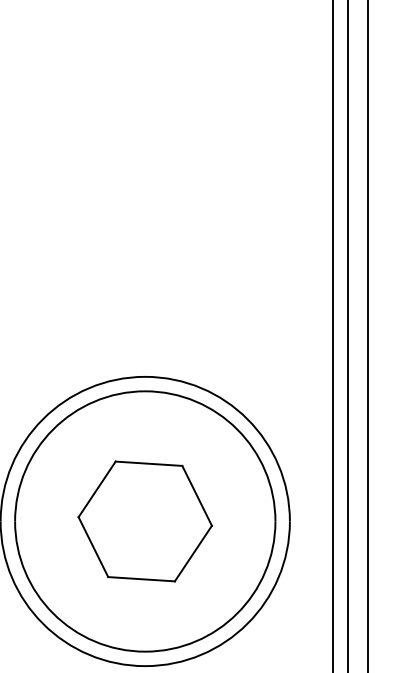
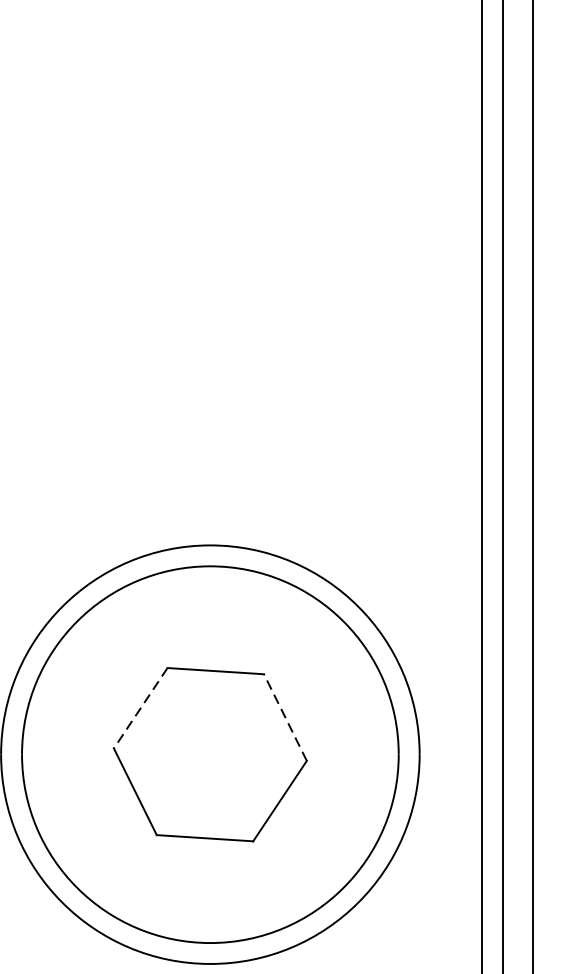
line: (96, 489) -> (139, 708), solid -> dashed
line: (196, 495) -> (284, 717), solid -> dashed

